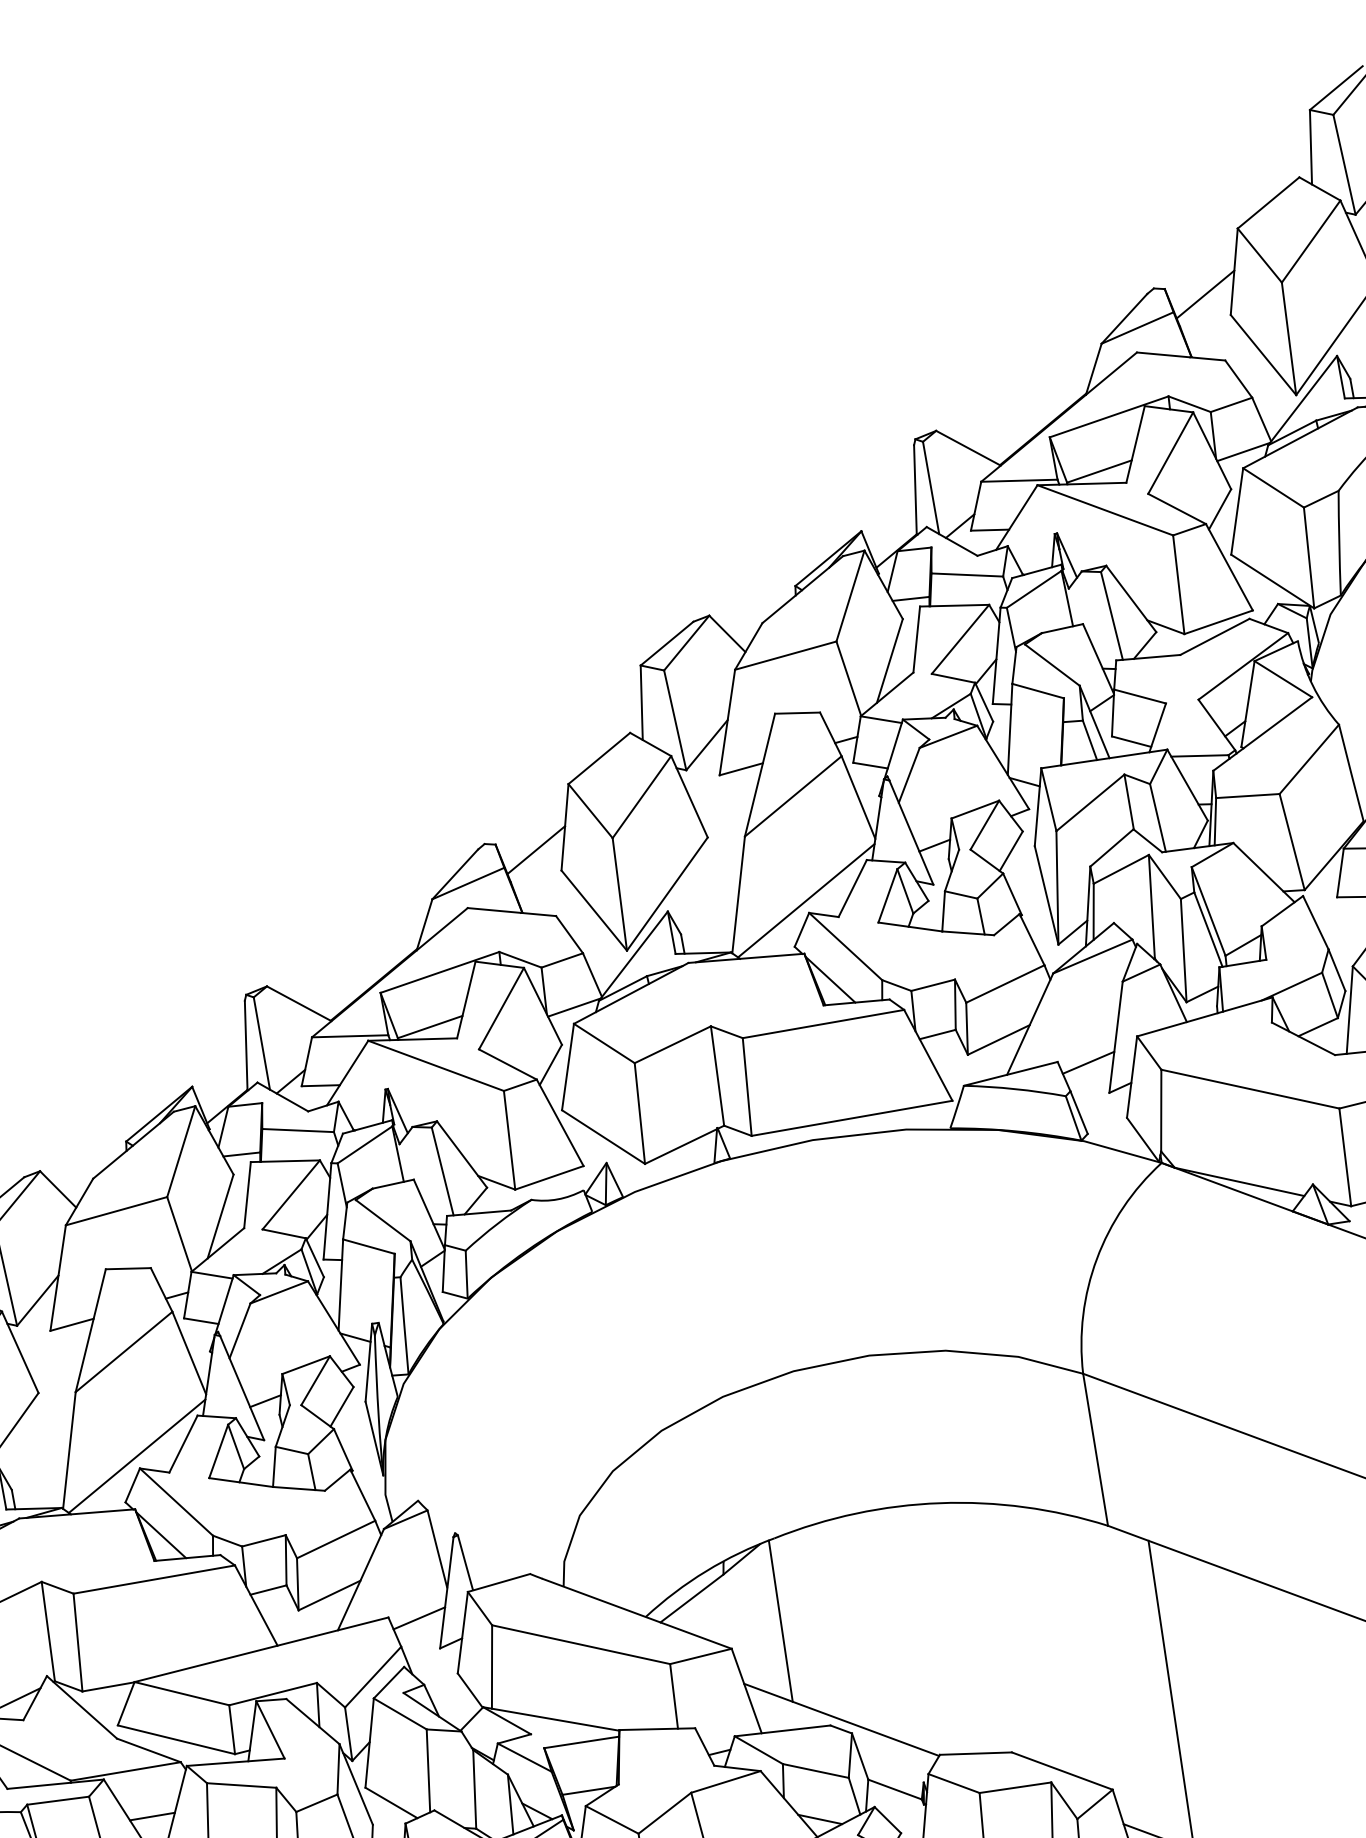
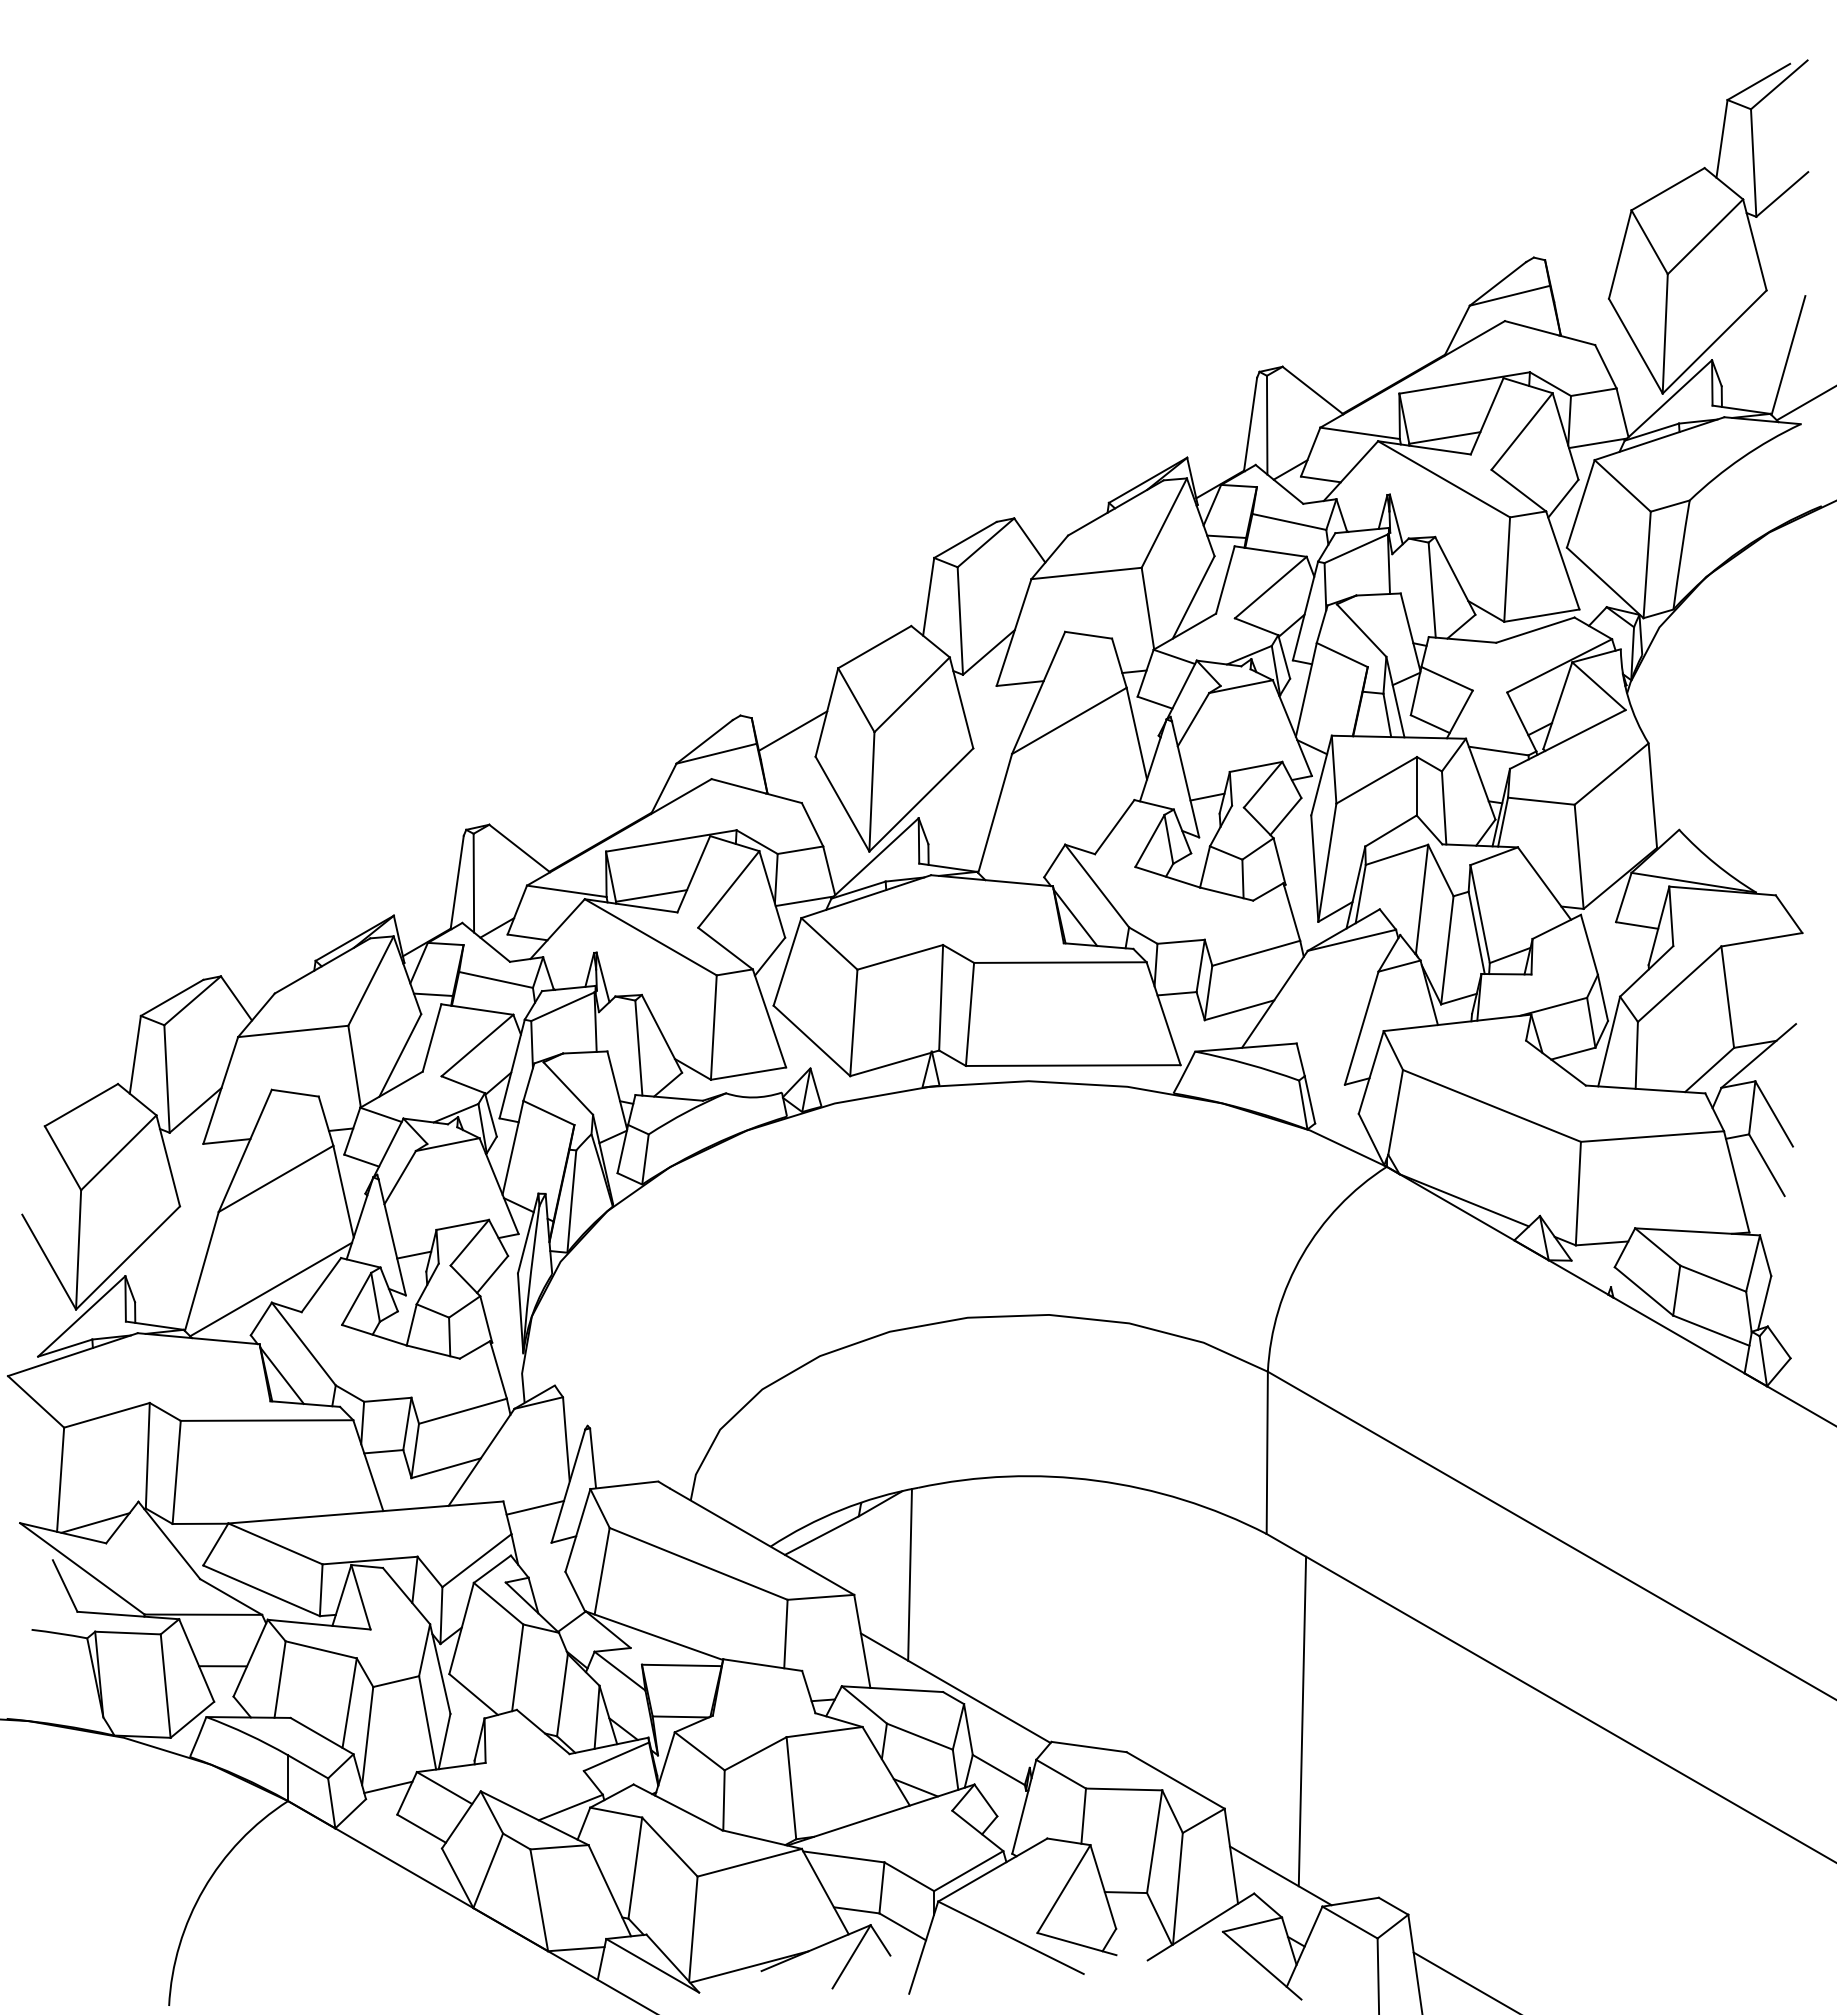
line: (1205, 293) -> (1586, 272), removed
line: (806, 900) -> (1064, 831), removed
line: (1088, 1062) -> (1328, 1049), removed

